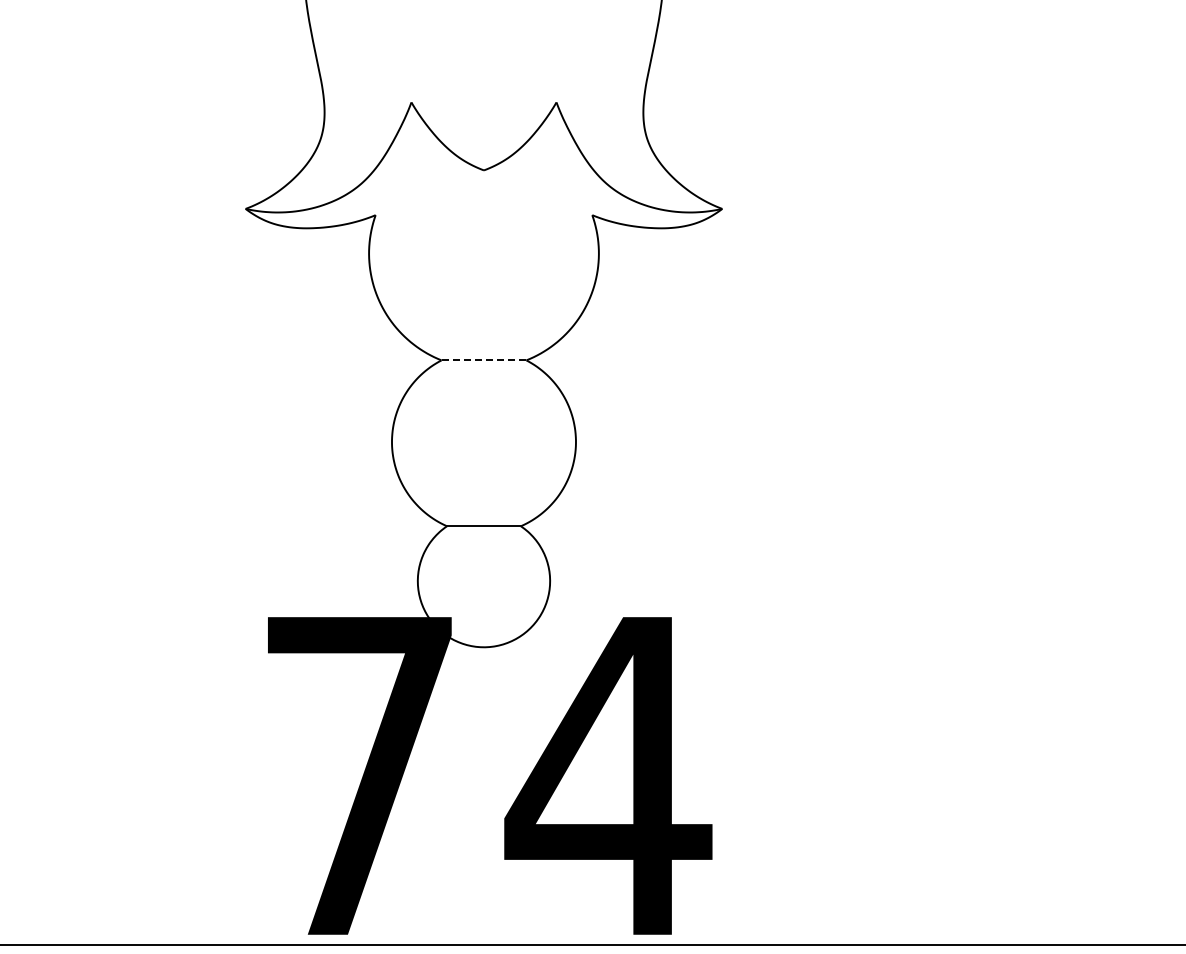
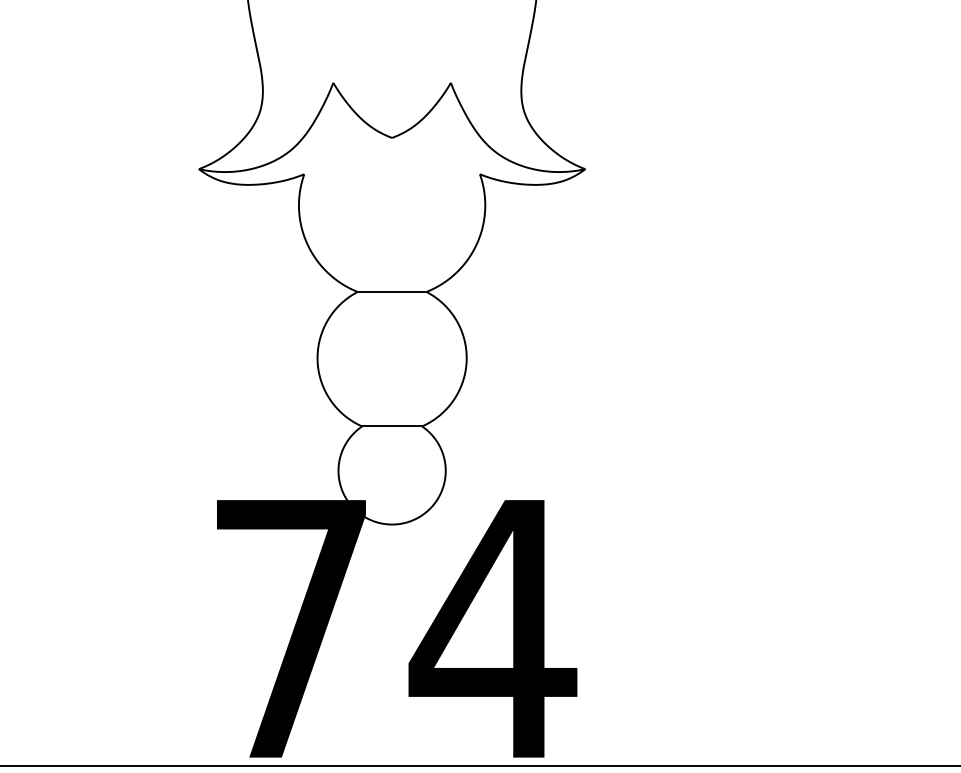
line: (483, 360) -> (391, 292), dashed -> solid

